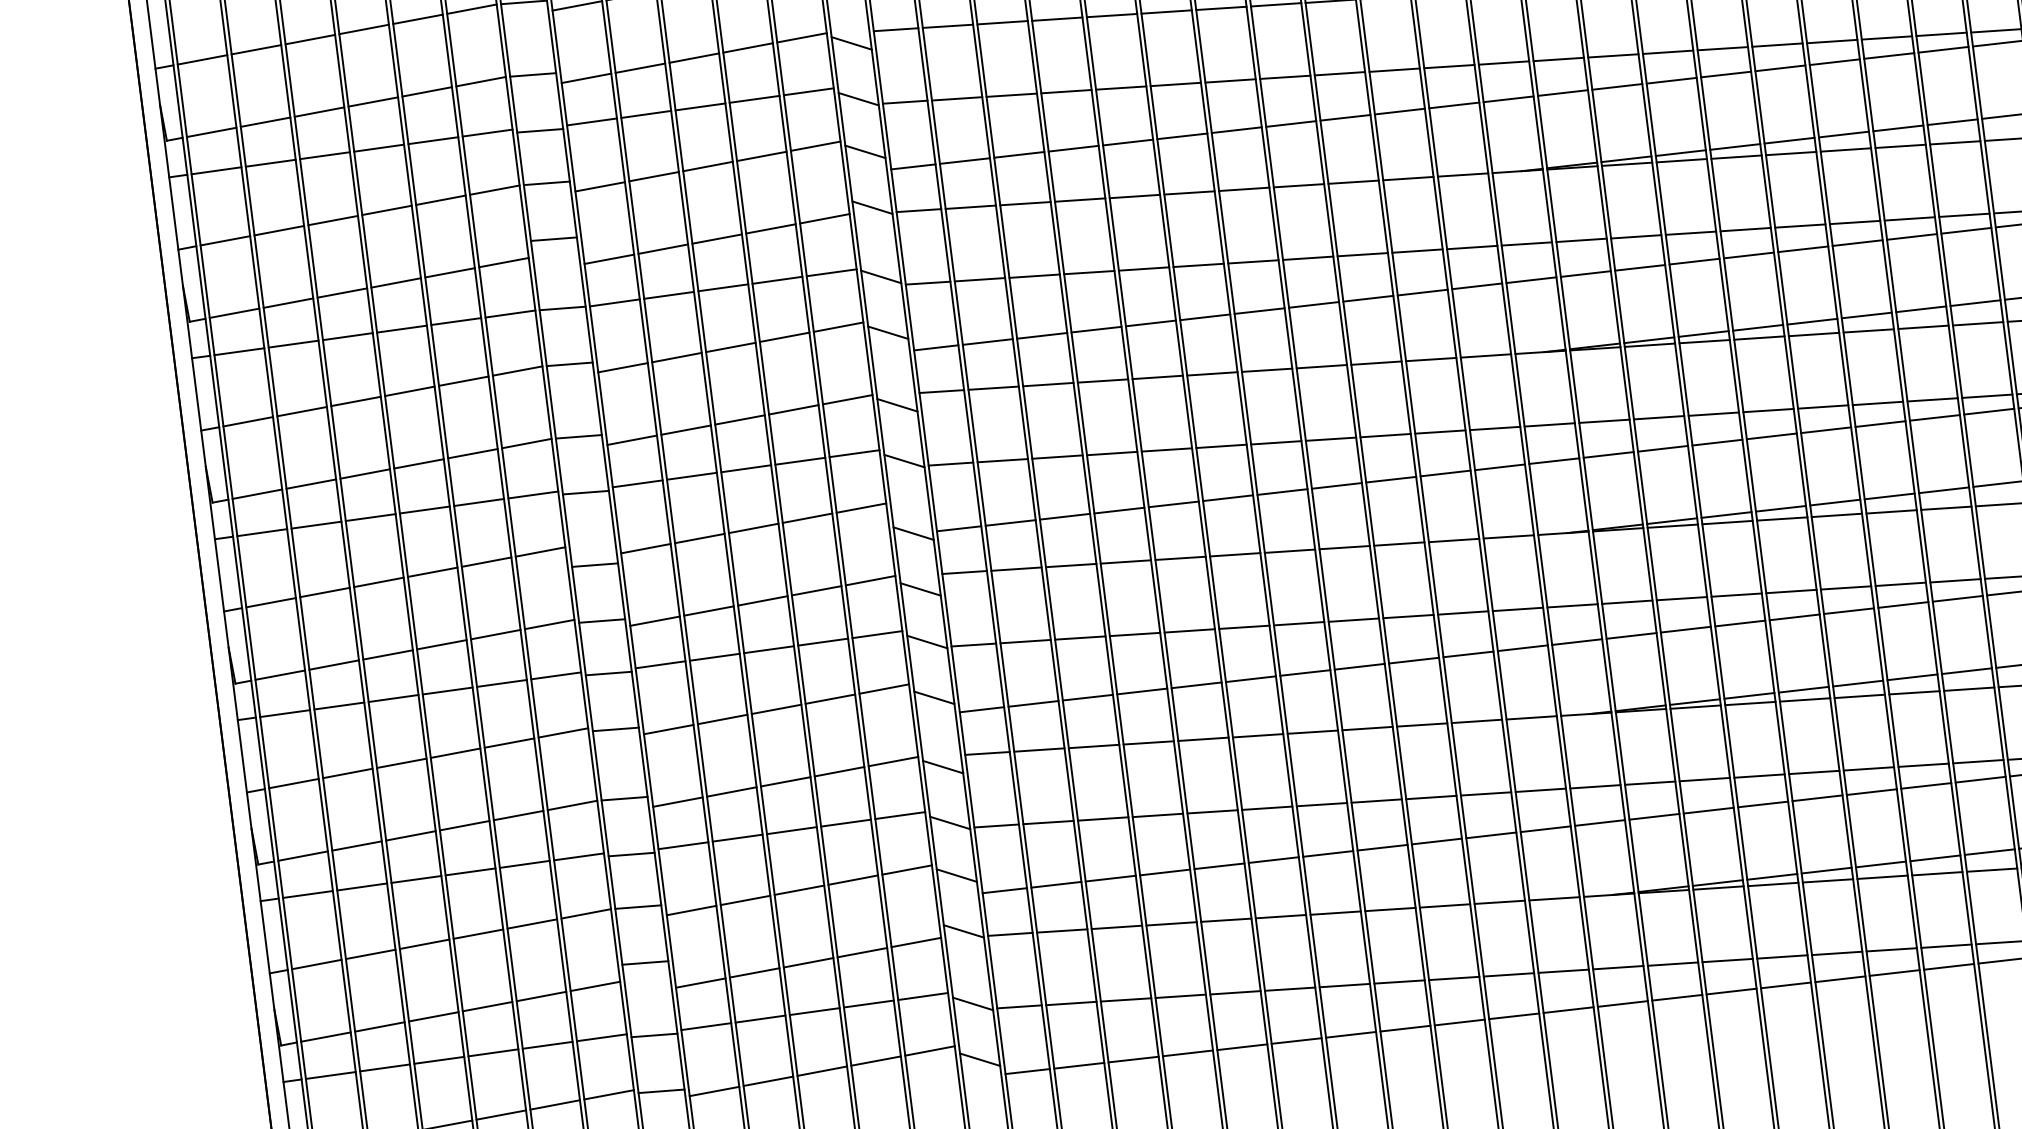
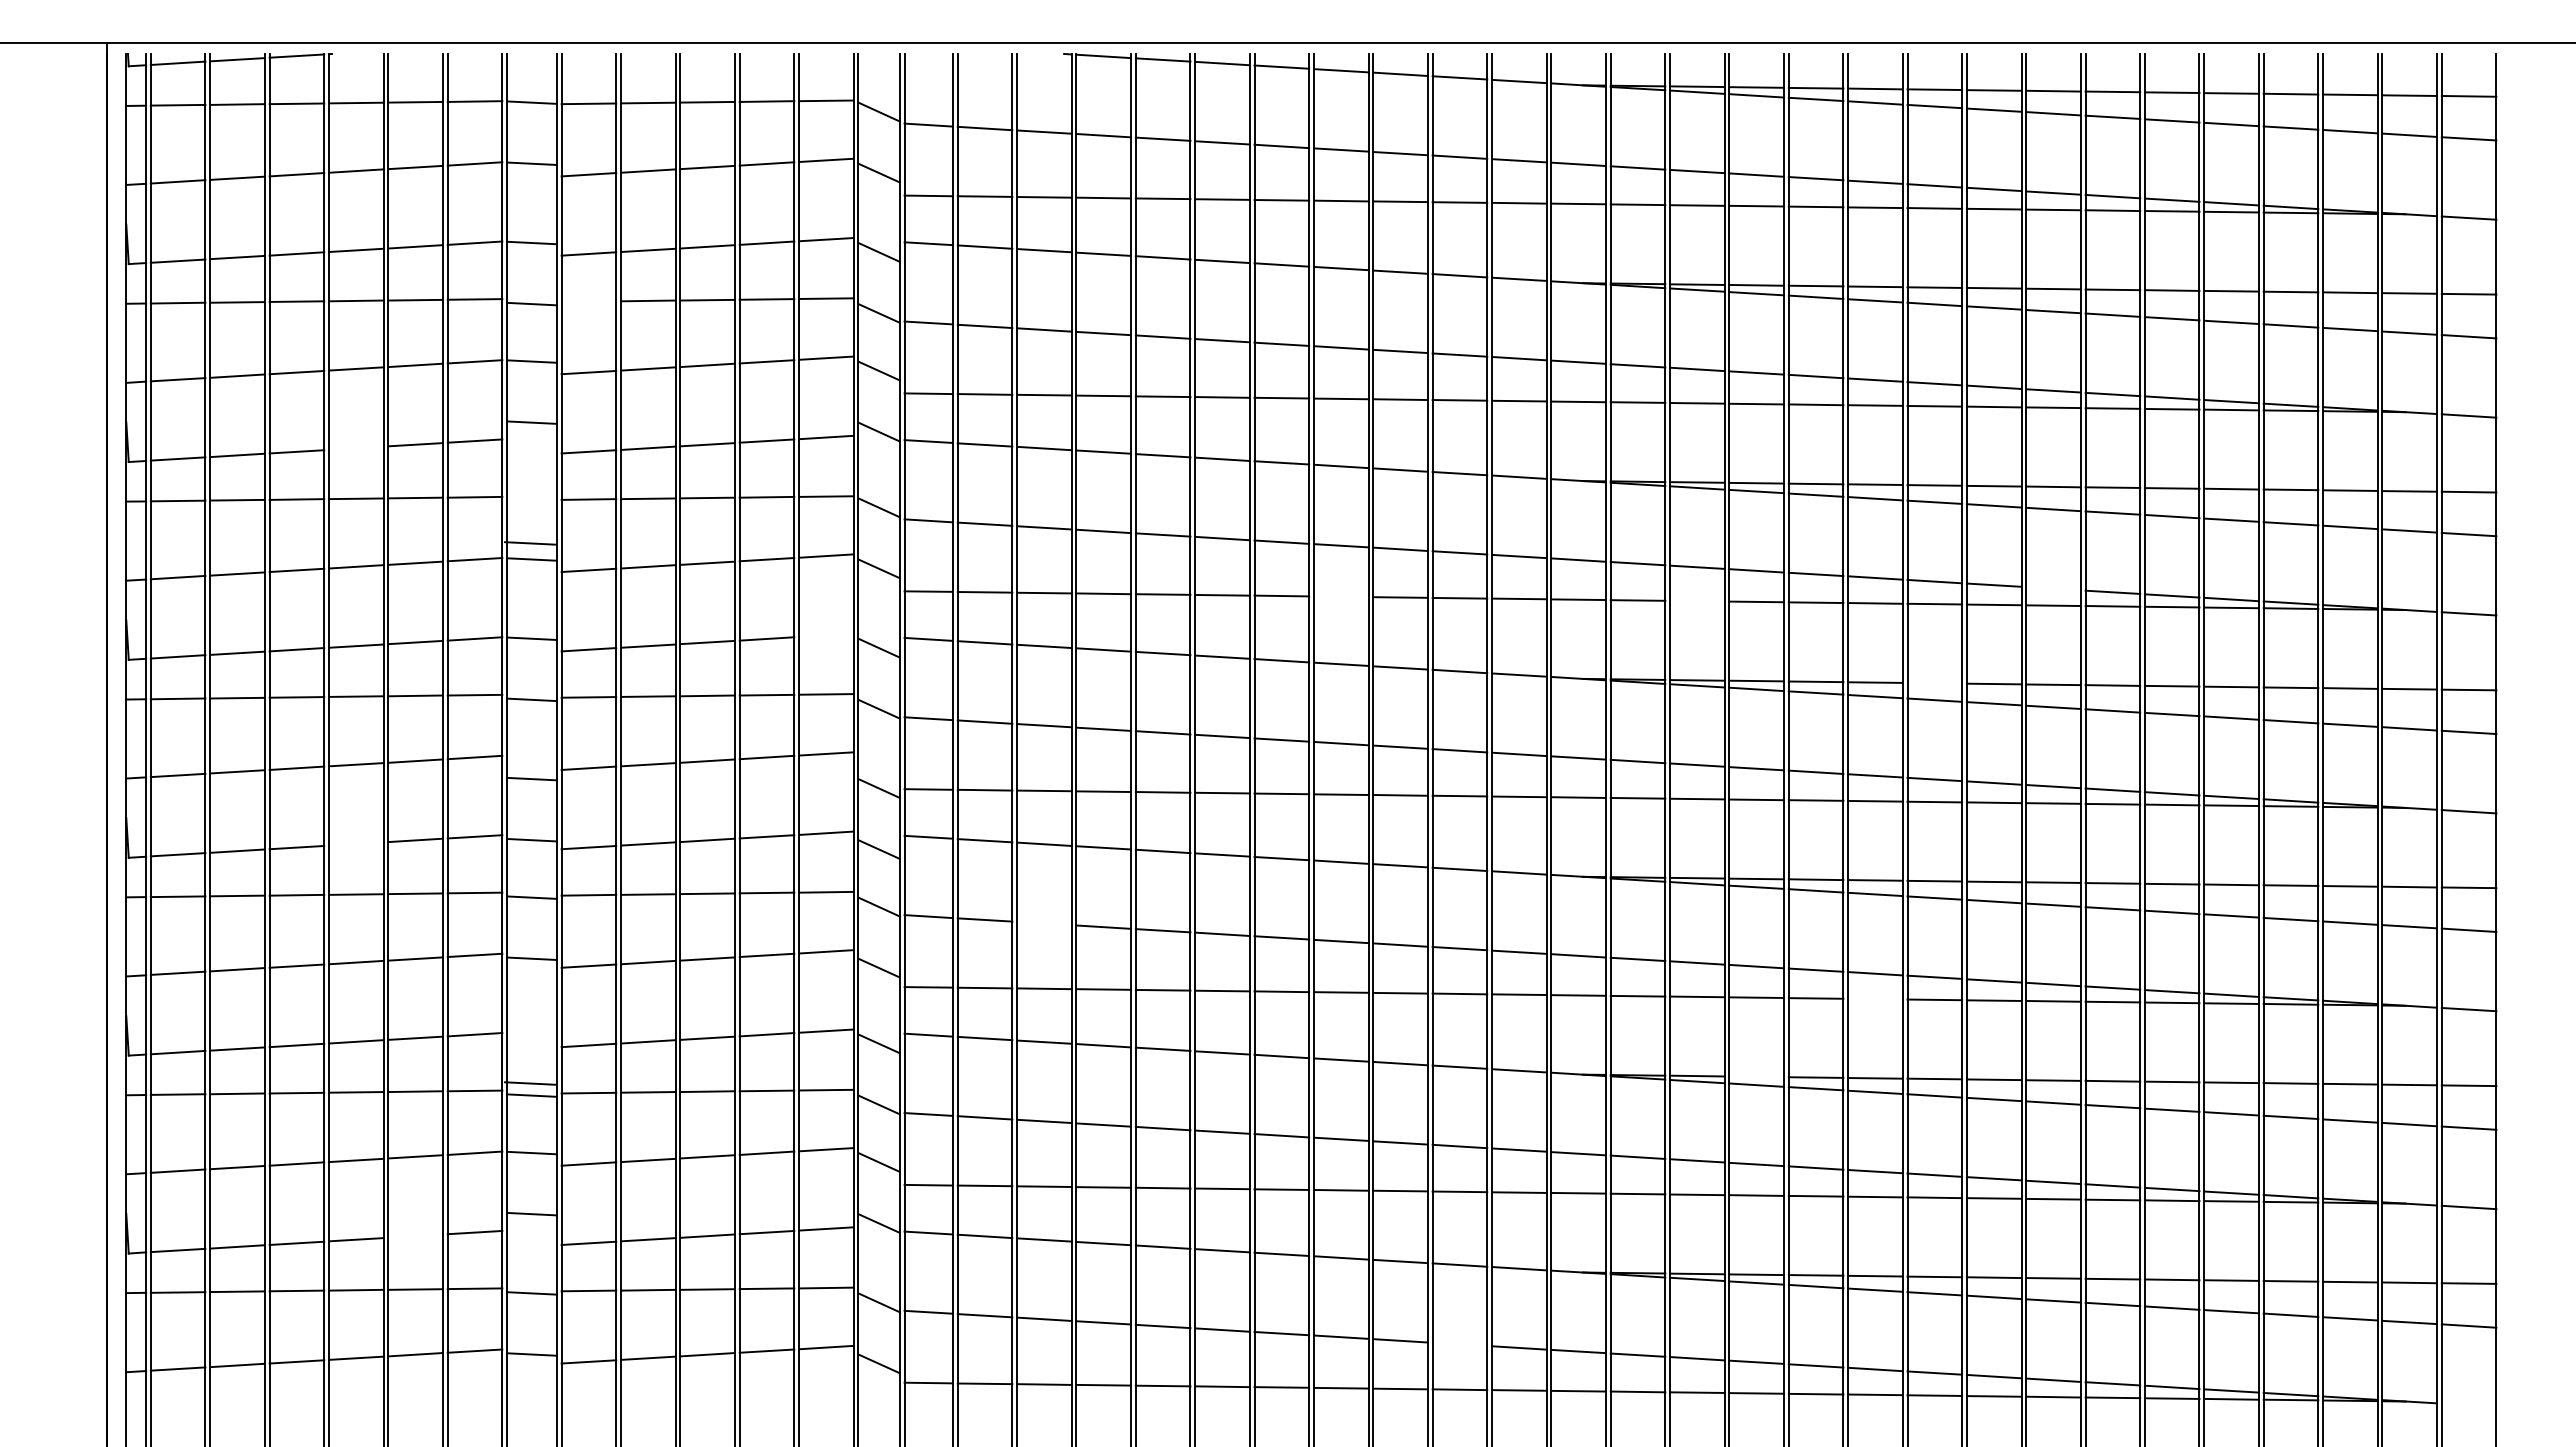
line: (591, 121) -> (588, 301), removed
line: (1964, 215) -> (2053, 588), removed
line: (1640, 267) -> (1697, 600), removed
line: (395, 282) -> (355, 447), removed
line: (1313, 304) -> (1340, 596), removed
line: (562, 308) -> (529, 543), moved
line: (1866, 314) -> (1934, 682), removed
line: (847, 399) -> (826, 635), removed
line: (1849, 610) -> (1875, 998), removed
line: (1080, 637) -> (1044, 923), removed
line: (441, 644) -> (355, 843), removed
line: (1749, 695) -> (1756, 1076), removed
line: (624, 798) -> (529, 1083), moved
line: (1508, 975) -> (1459, 1344), removed
line: (541, 995) -> (415, 1235), removed

